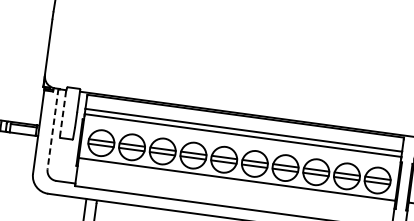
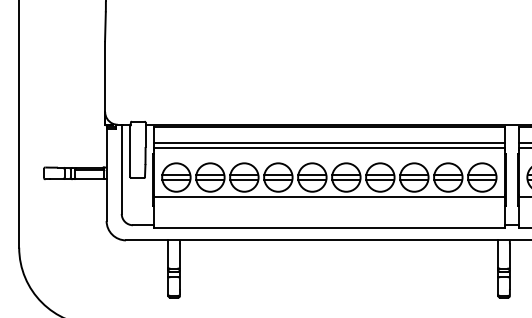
line: (63, 114) -> (130, 151), dashed -> solid
line: (52, 129) -> (121, 169), dashed -> solid

